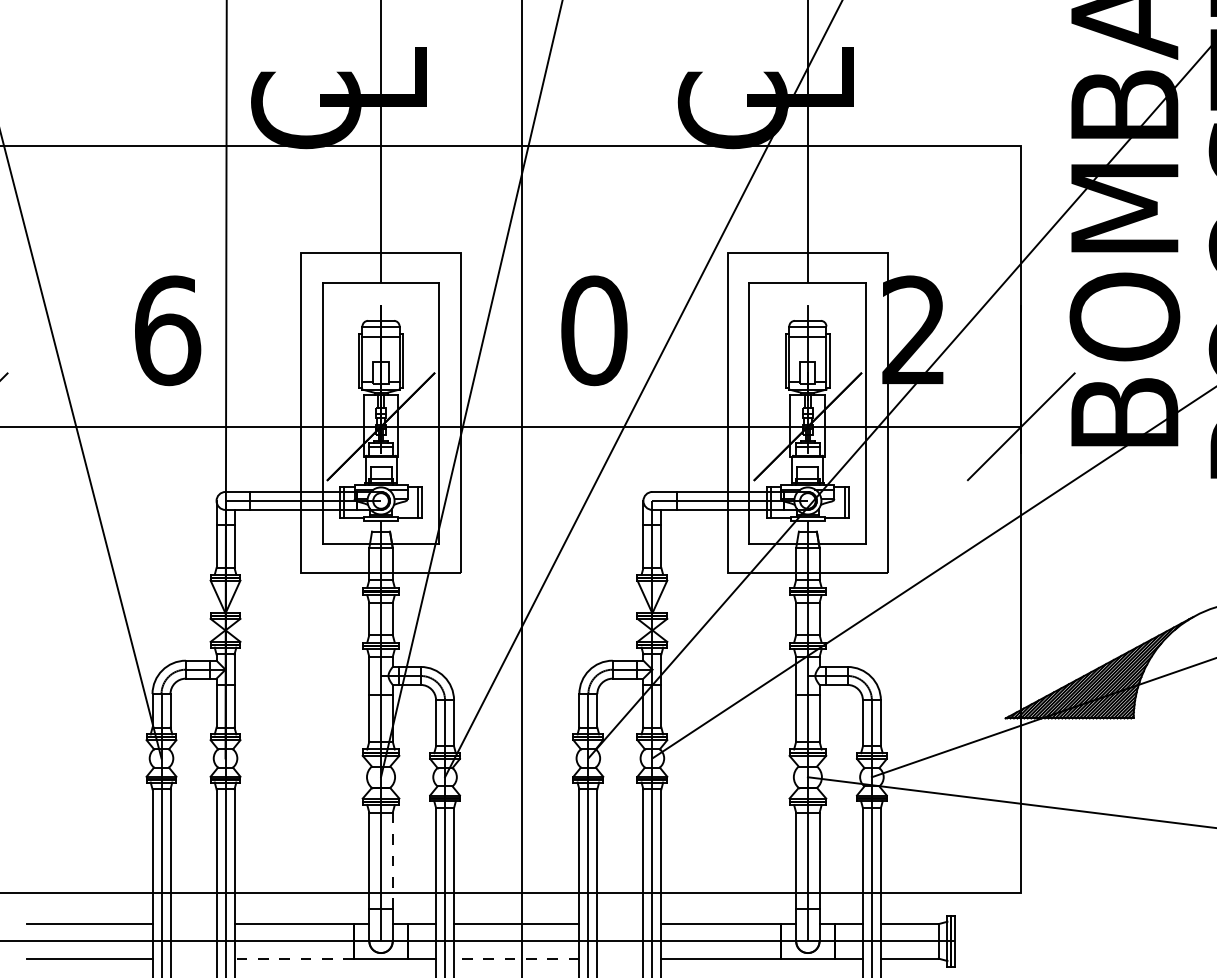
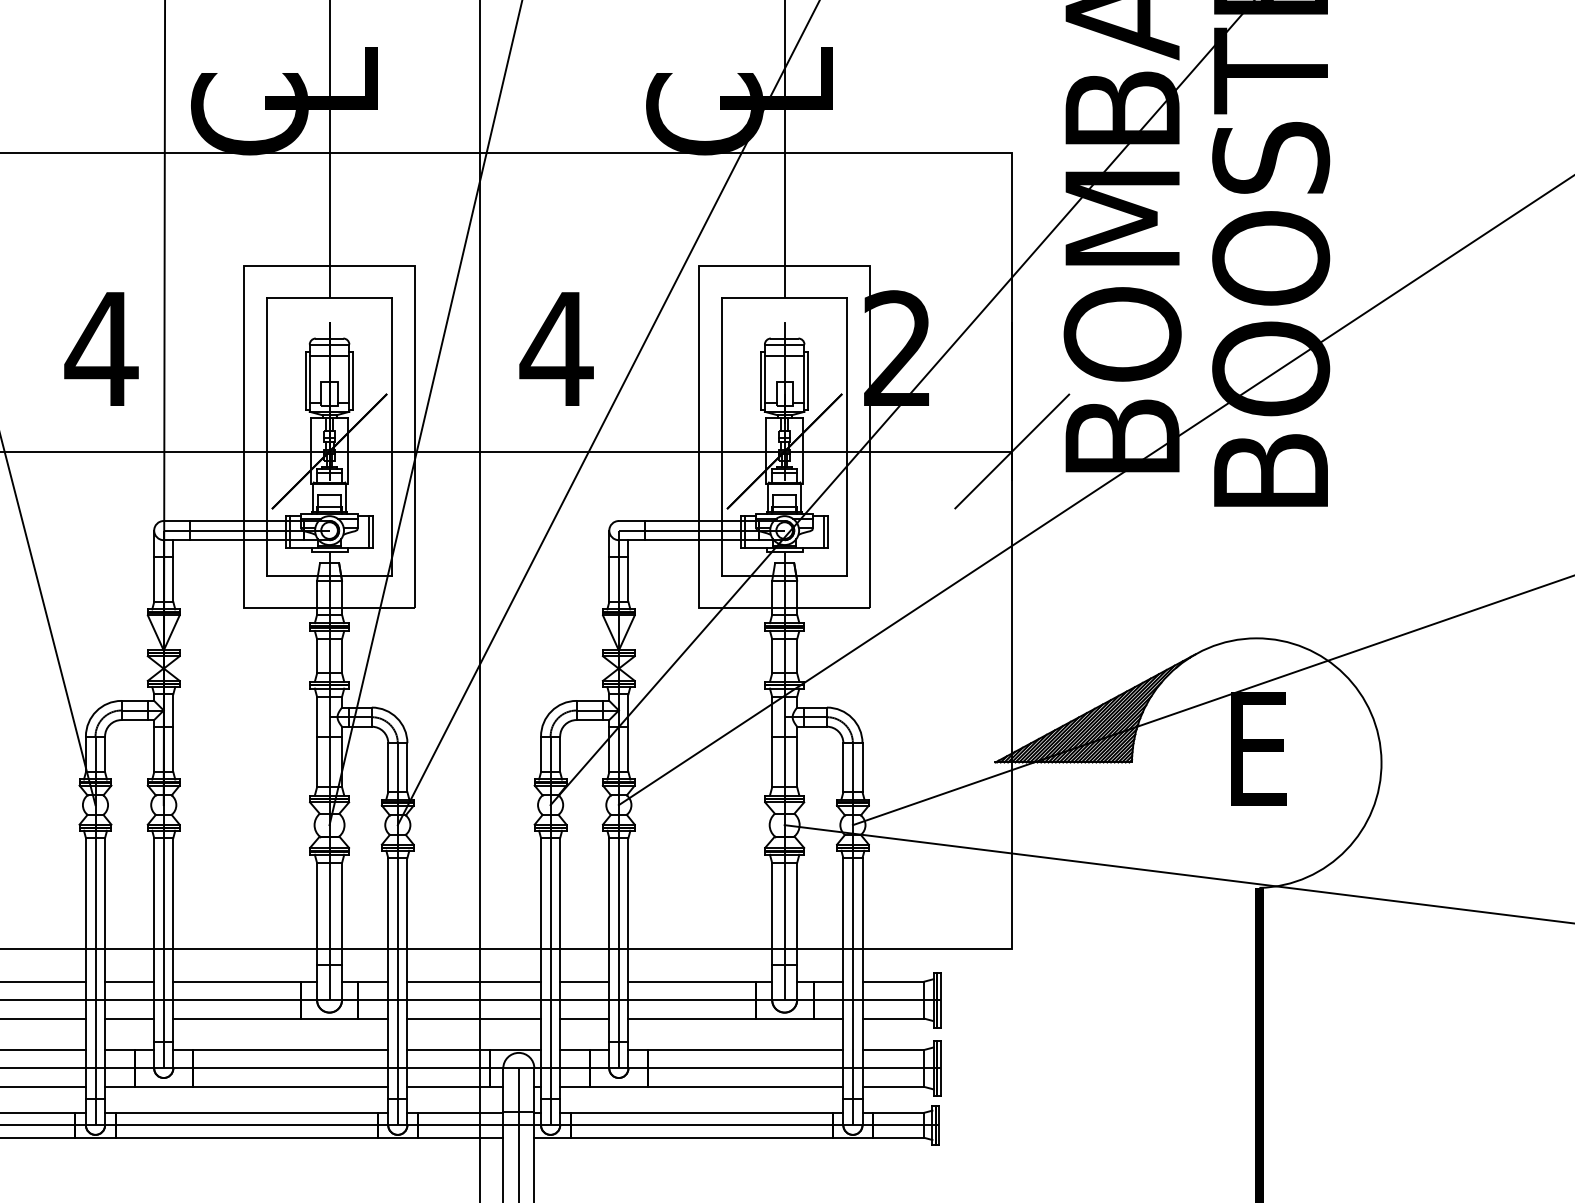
text: (167, 331) -> (101, 349), 6 -> 4
text: (593, 331) -> (556, 349), 0 -> 4
line: (393, 860) -> (342, 913), dashed -> solid
line: (193, 923) -> (129, 981), added
line: (620, 923) -> (584, 981), added
line: (193, 958) -> (129, 1018), added
line: (294, 958) -> (237, 1018), dashed -> solid
line: (516, 958) -> (474, 1018), dashed -> solid
line: (620, 958) -> (584, 1018), added

